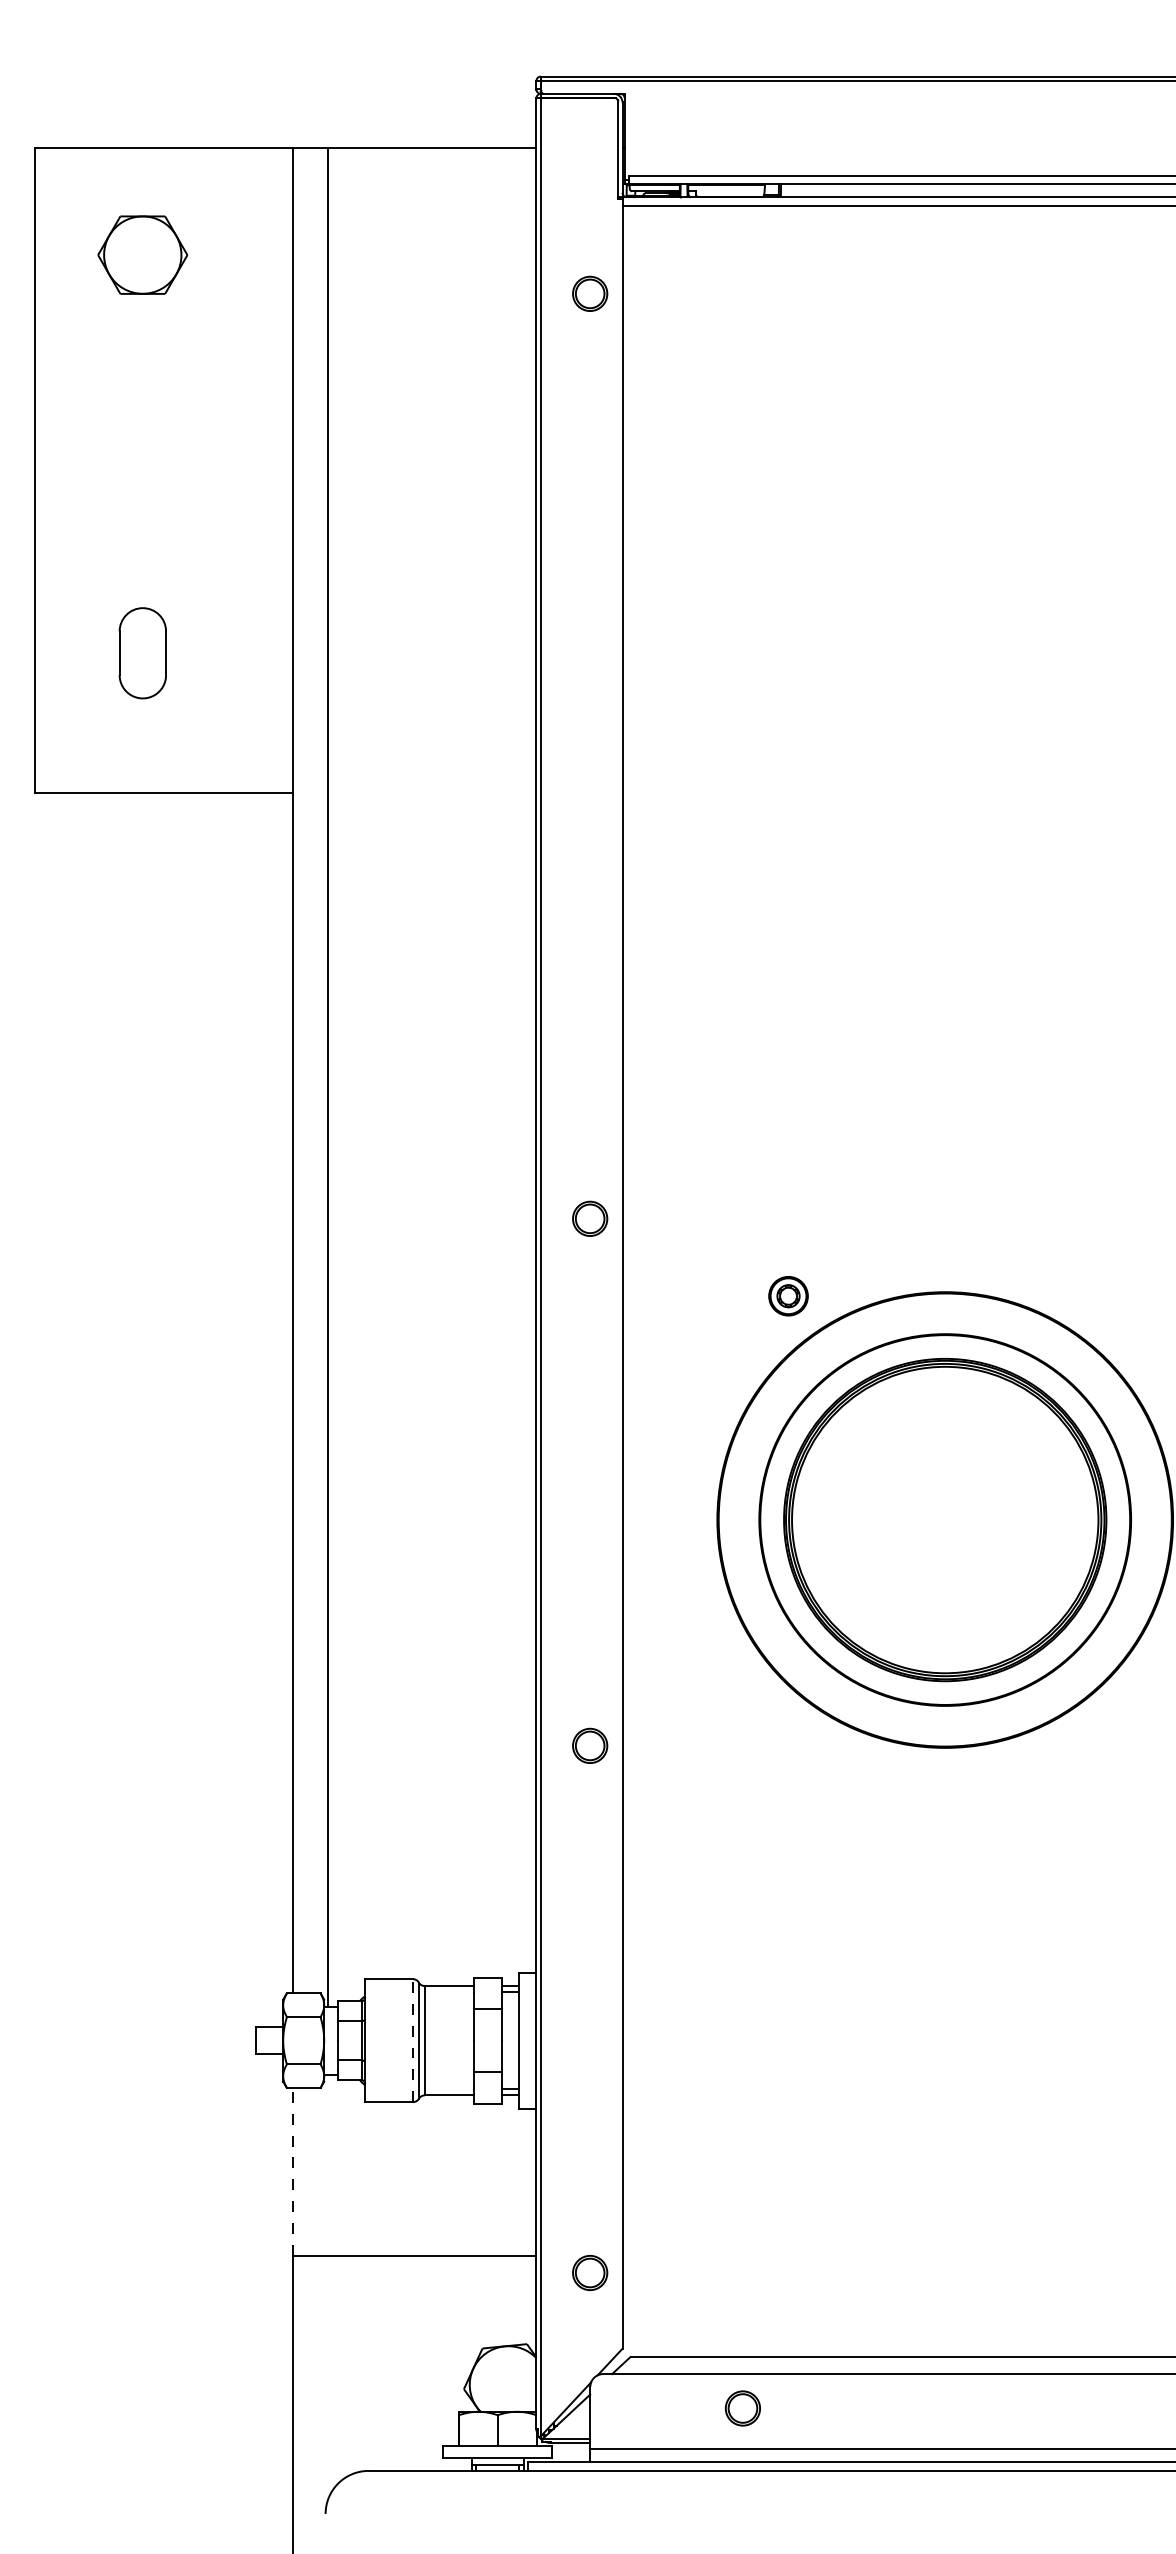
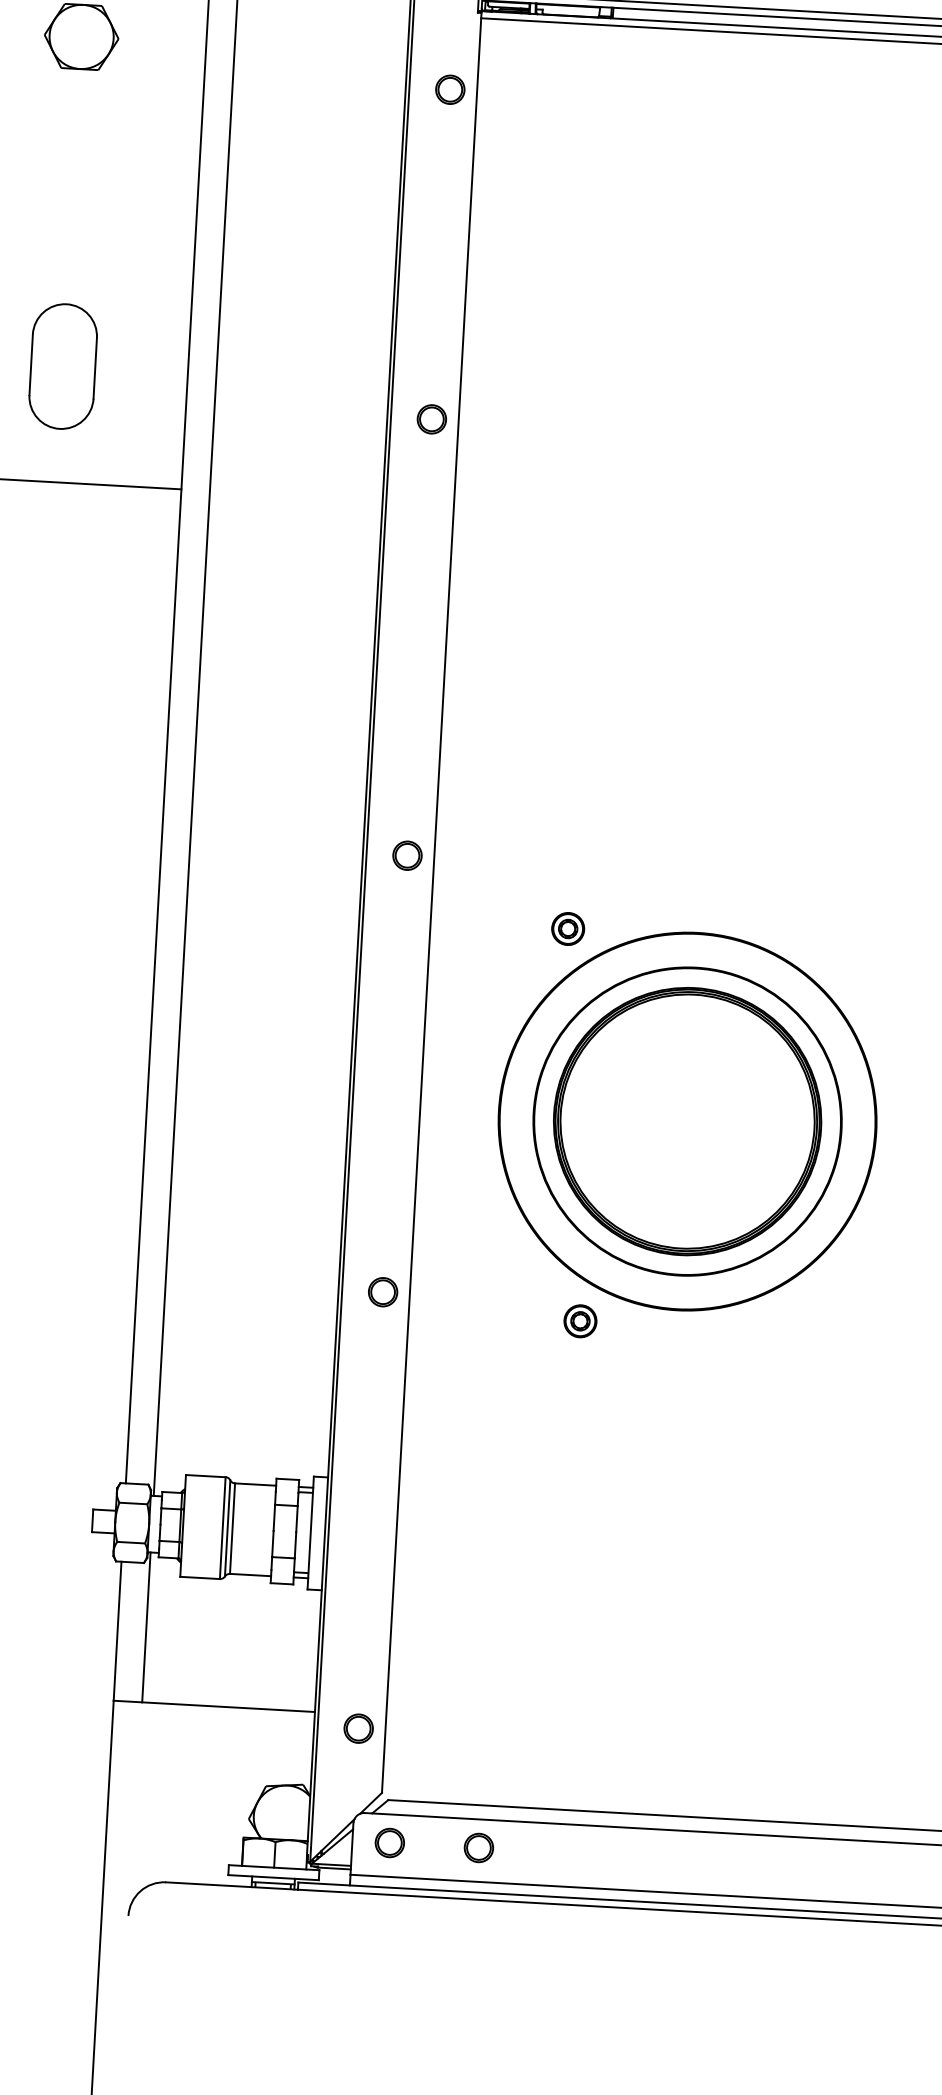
part: (142, 653) -> (62, 366), size x1.67
part: (590, 691) -> (432, 419), added
part: (829, 1767) -> (580, 1321), added
line: (413, 2040) -> (223, 1527), dashed -> solid
line: (327, 2164) -> (146, 1626), added
line: (293, 2171) -> (117, 1630), dashed -> solid
part: (635, 2408) -> (389, 1843), added

